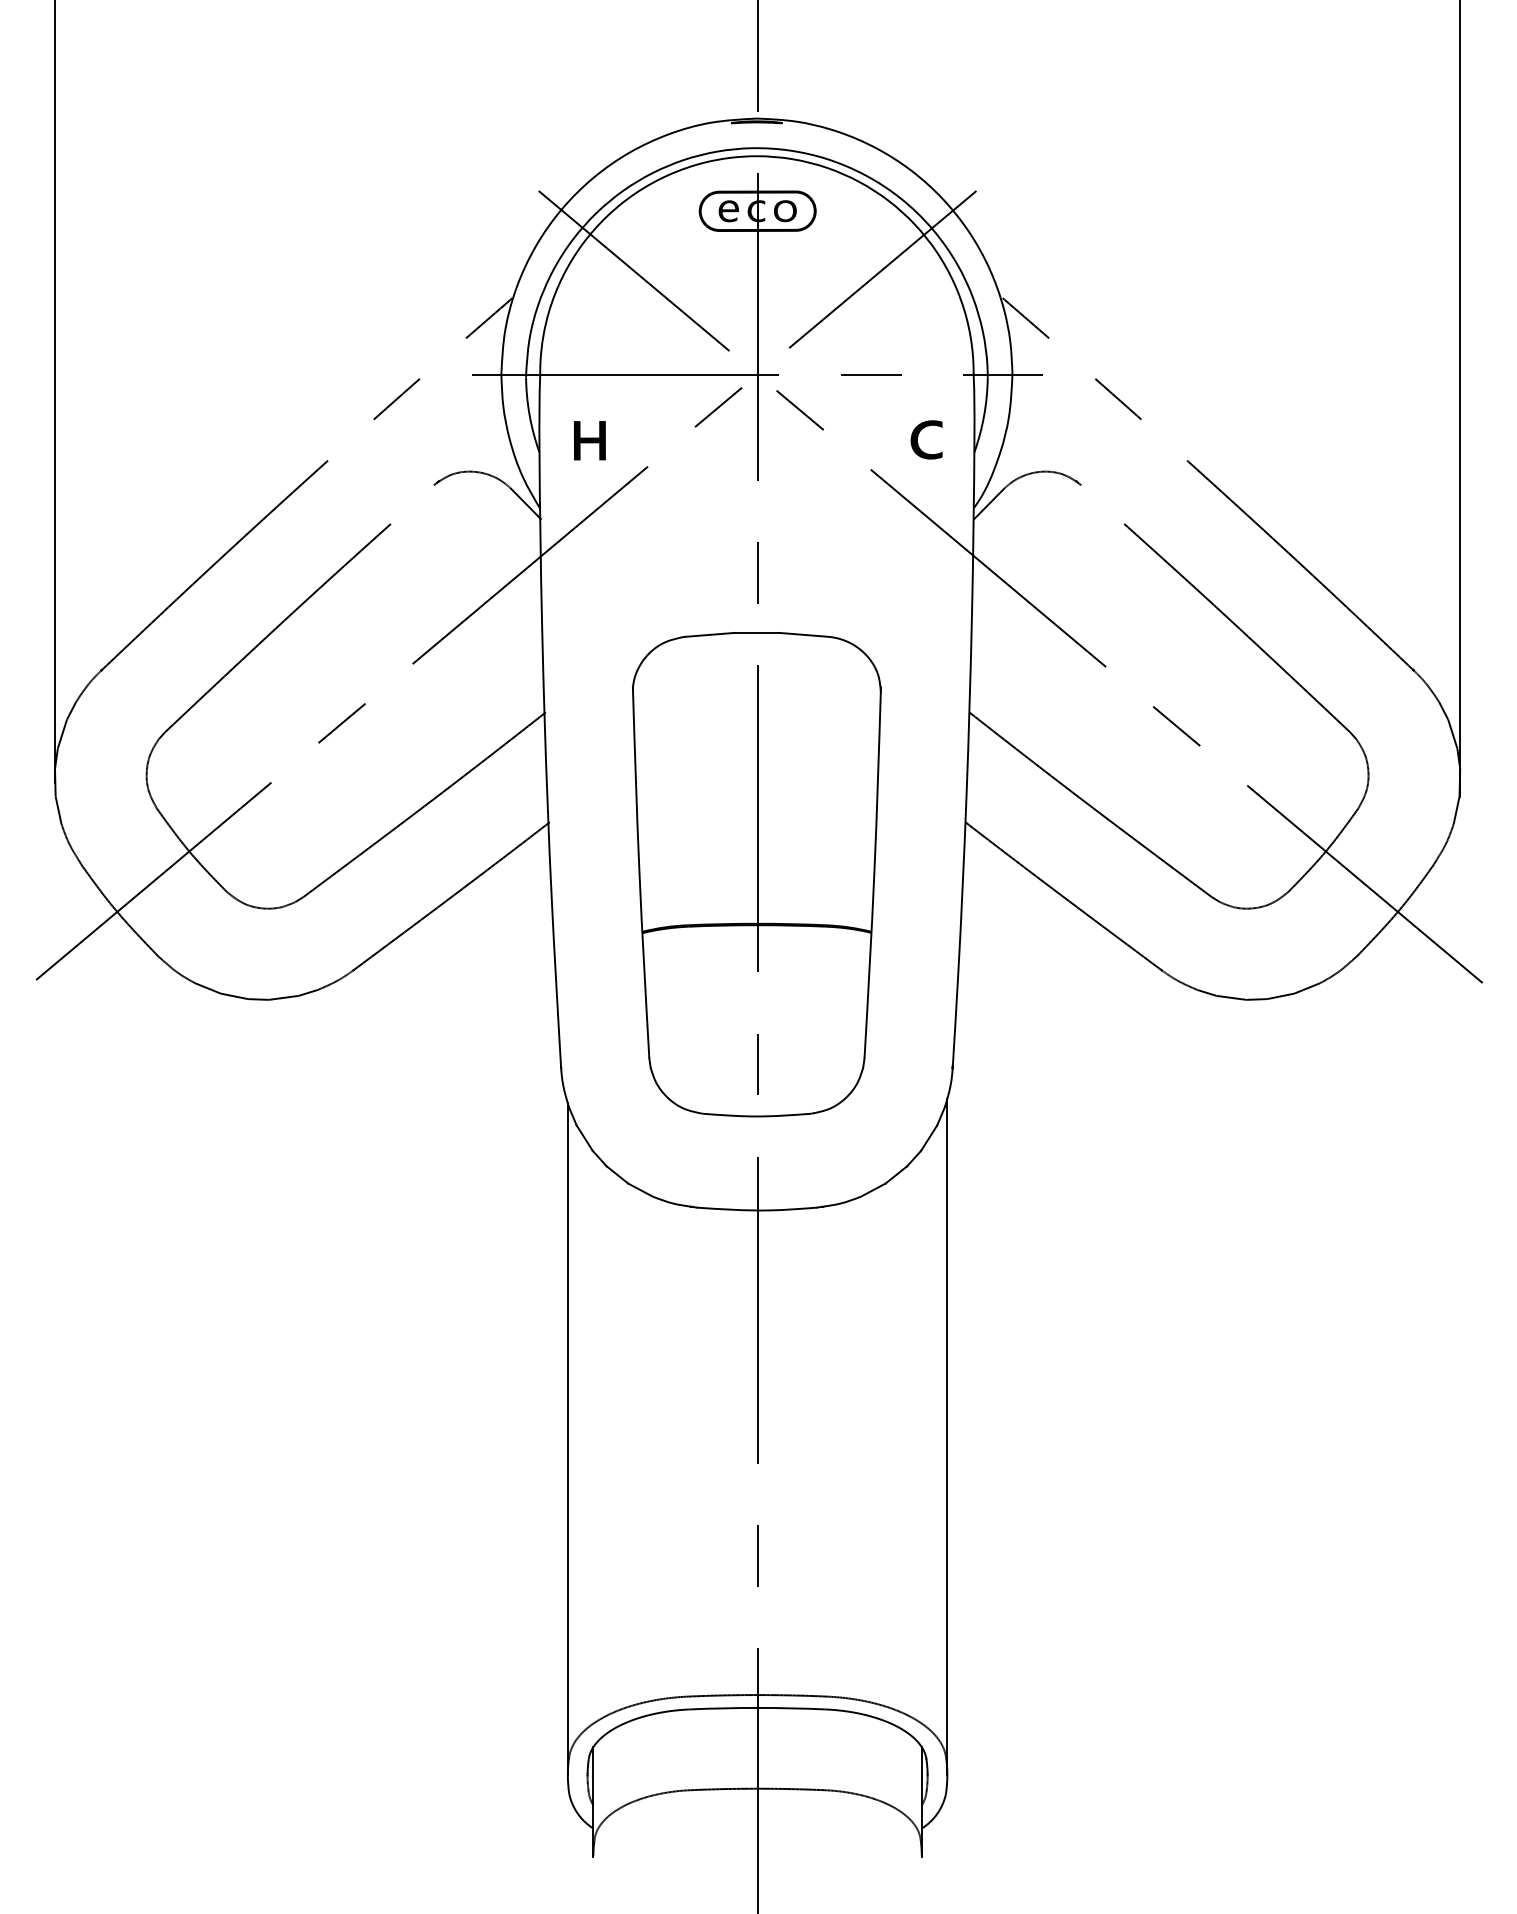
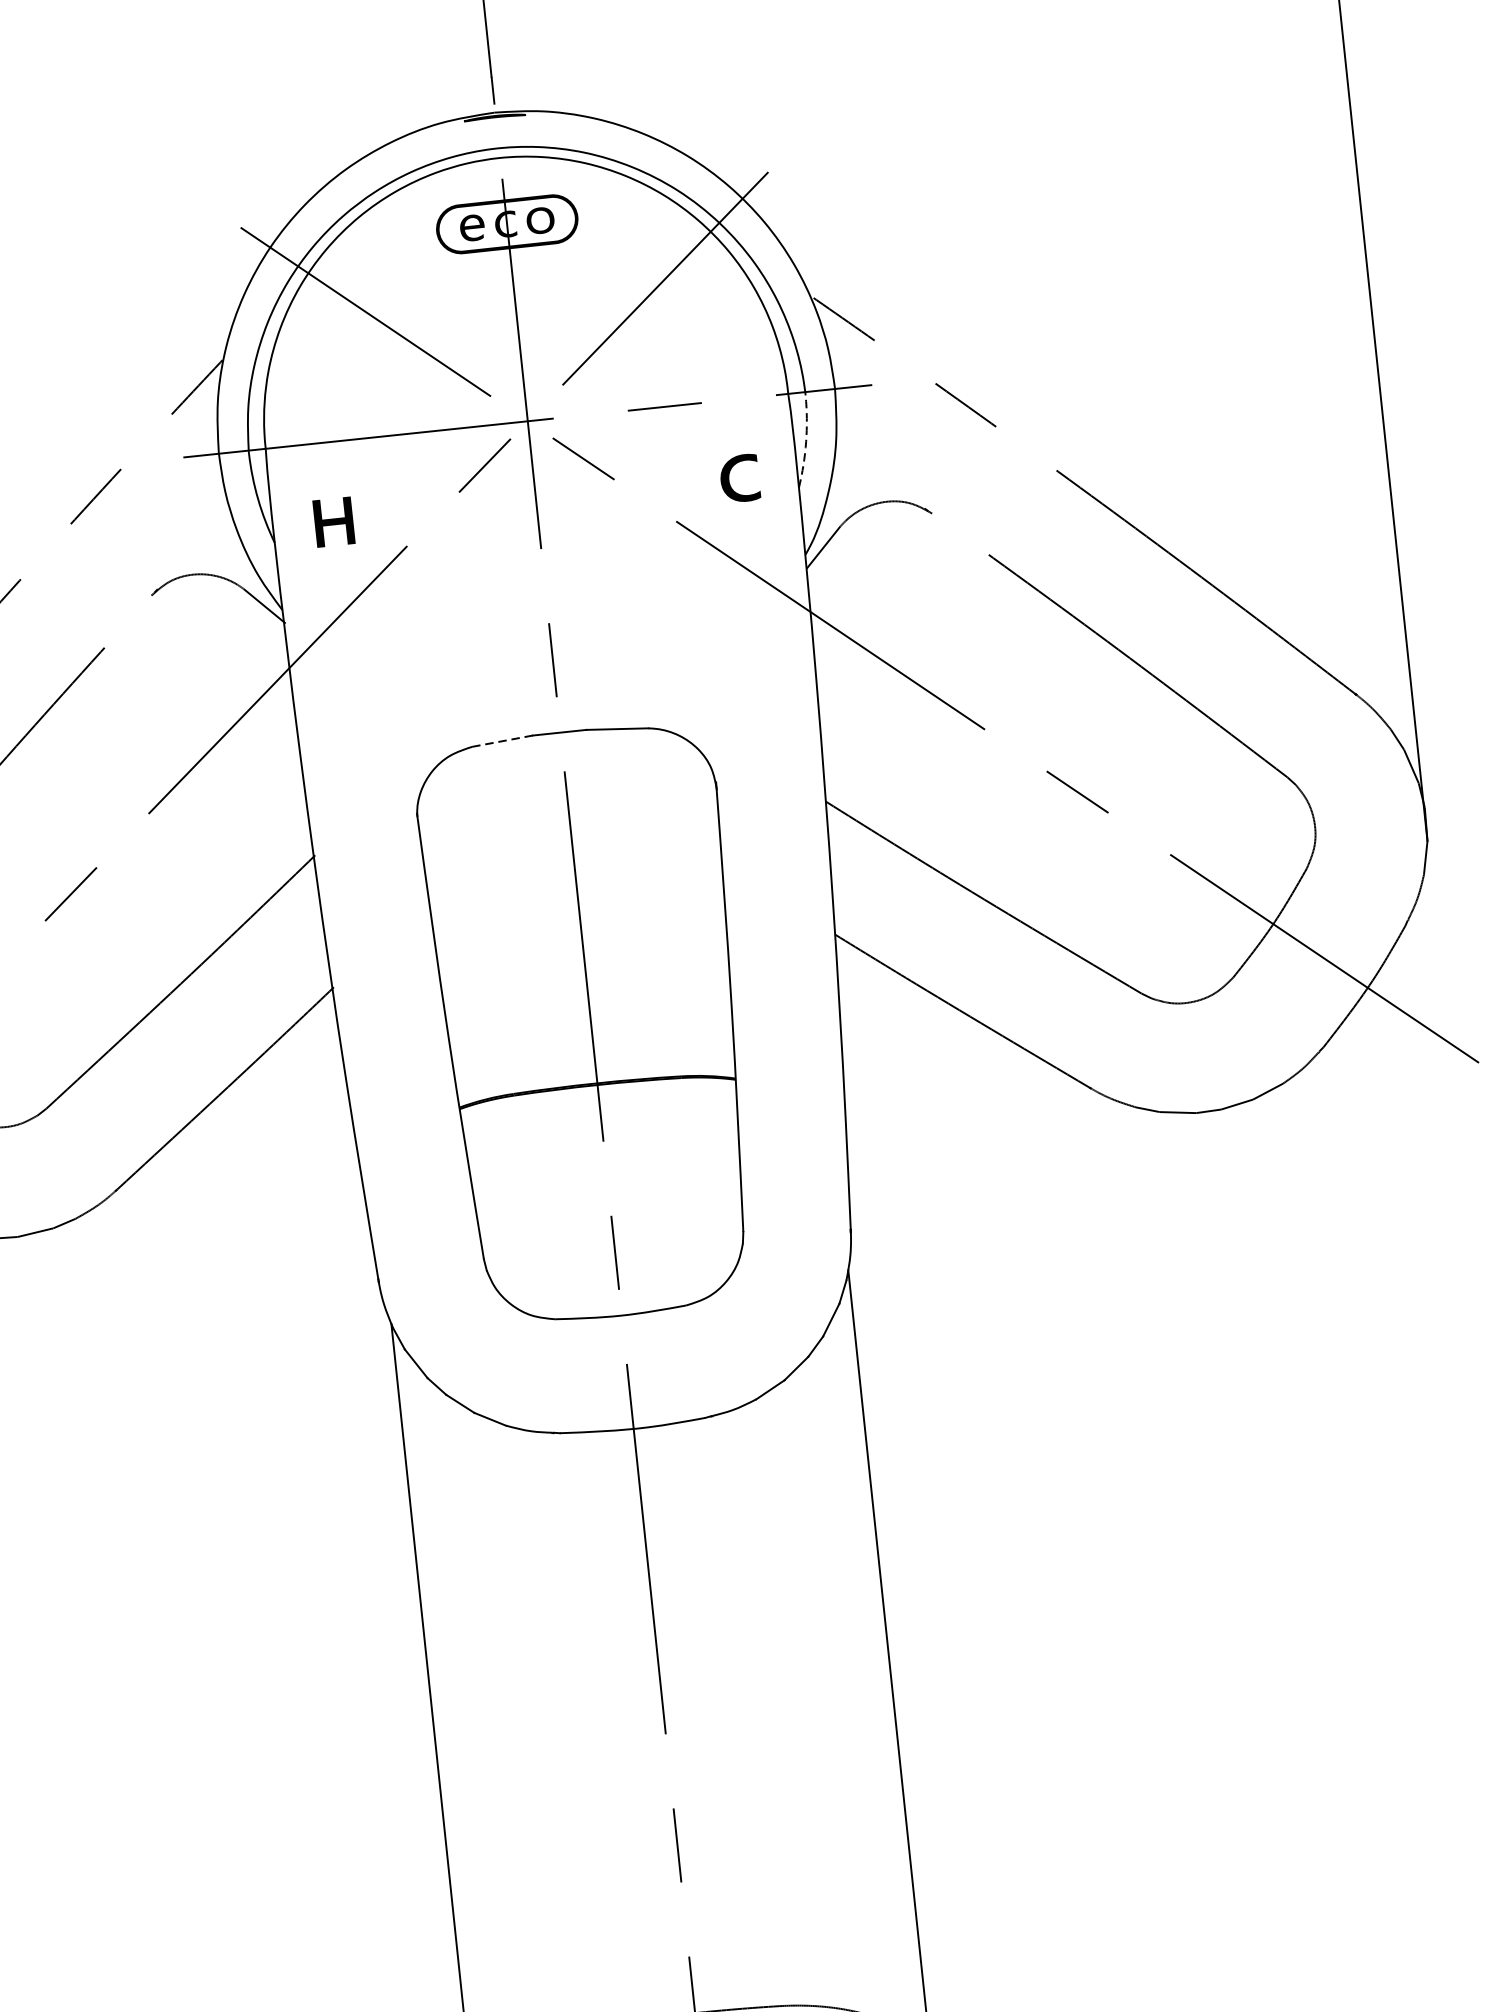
arc: (984, 415) -> (806, 441), solid -> dashed
line: (709, 634) -> (502, 740), solid -> dashed

